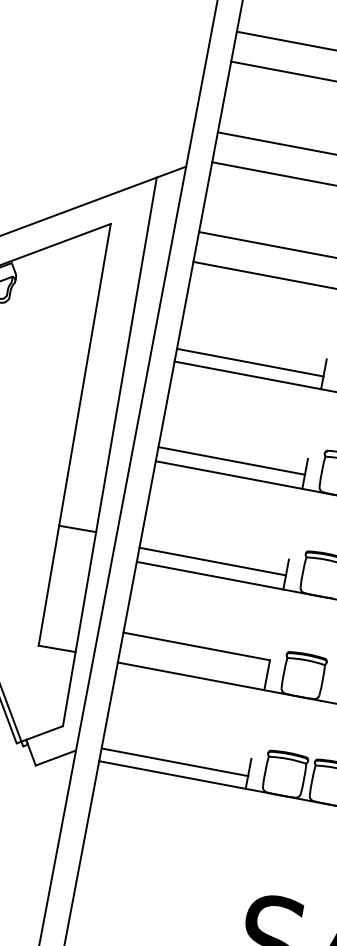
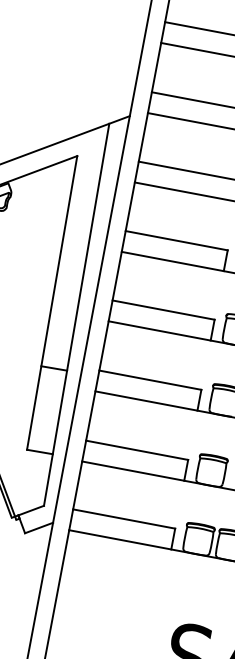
line: (250, 362) -> (176, 240), moved
line: (231, 460) -> (163, 309), moved
line: (213, 560) -> (150, 379), moved
line: (175, 761) -> (124, 518), moved

